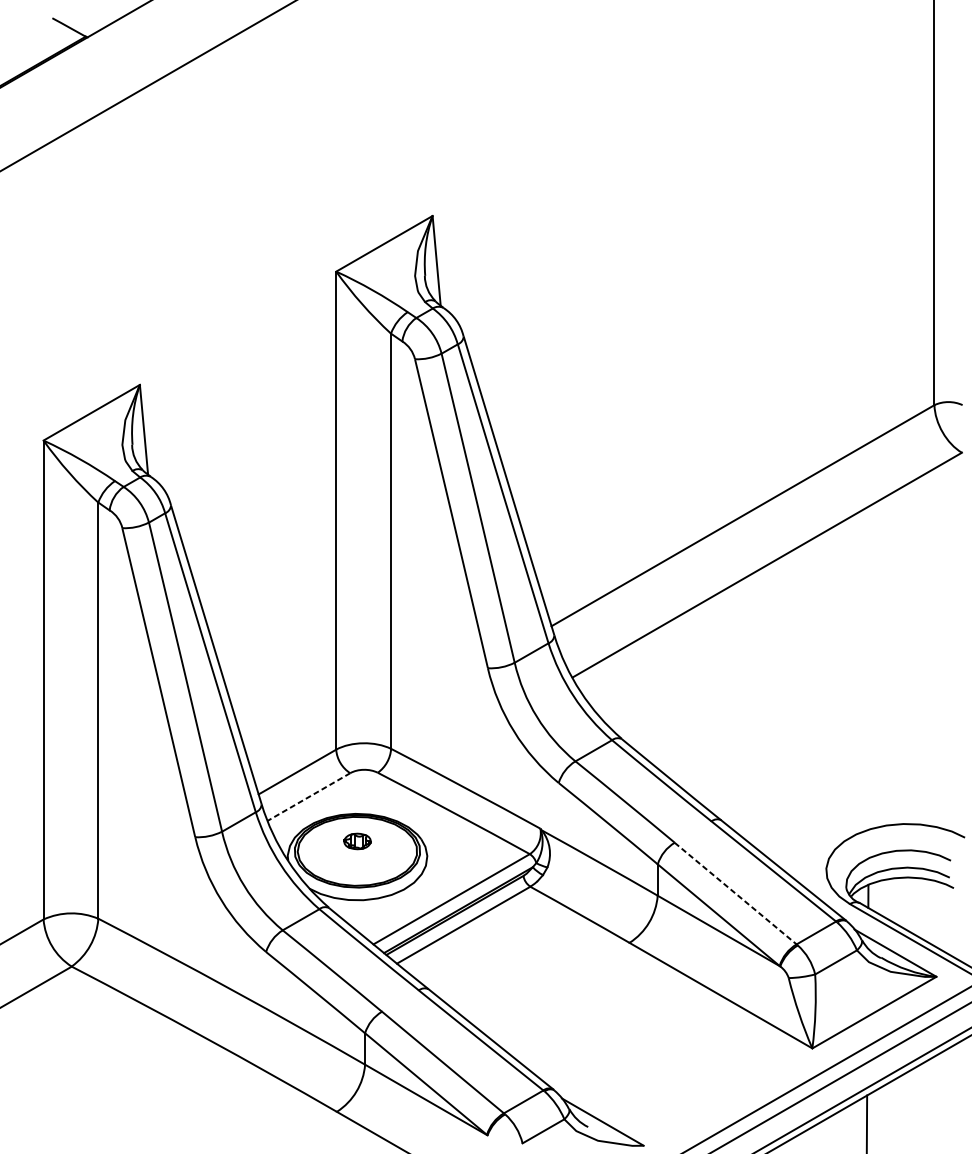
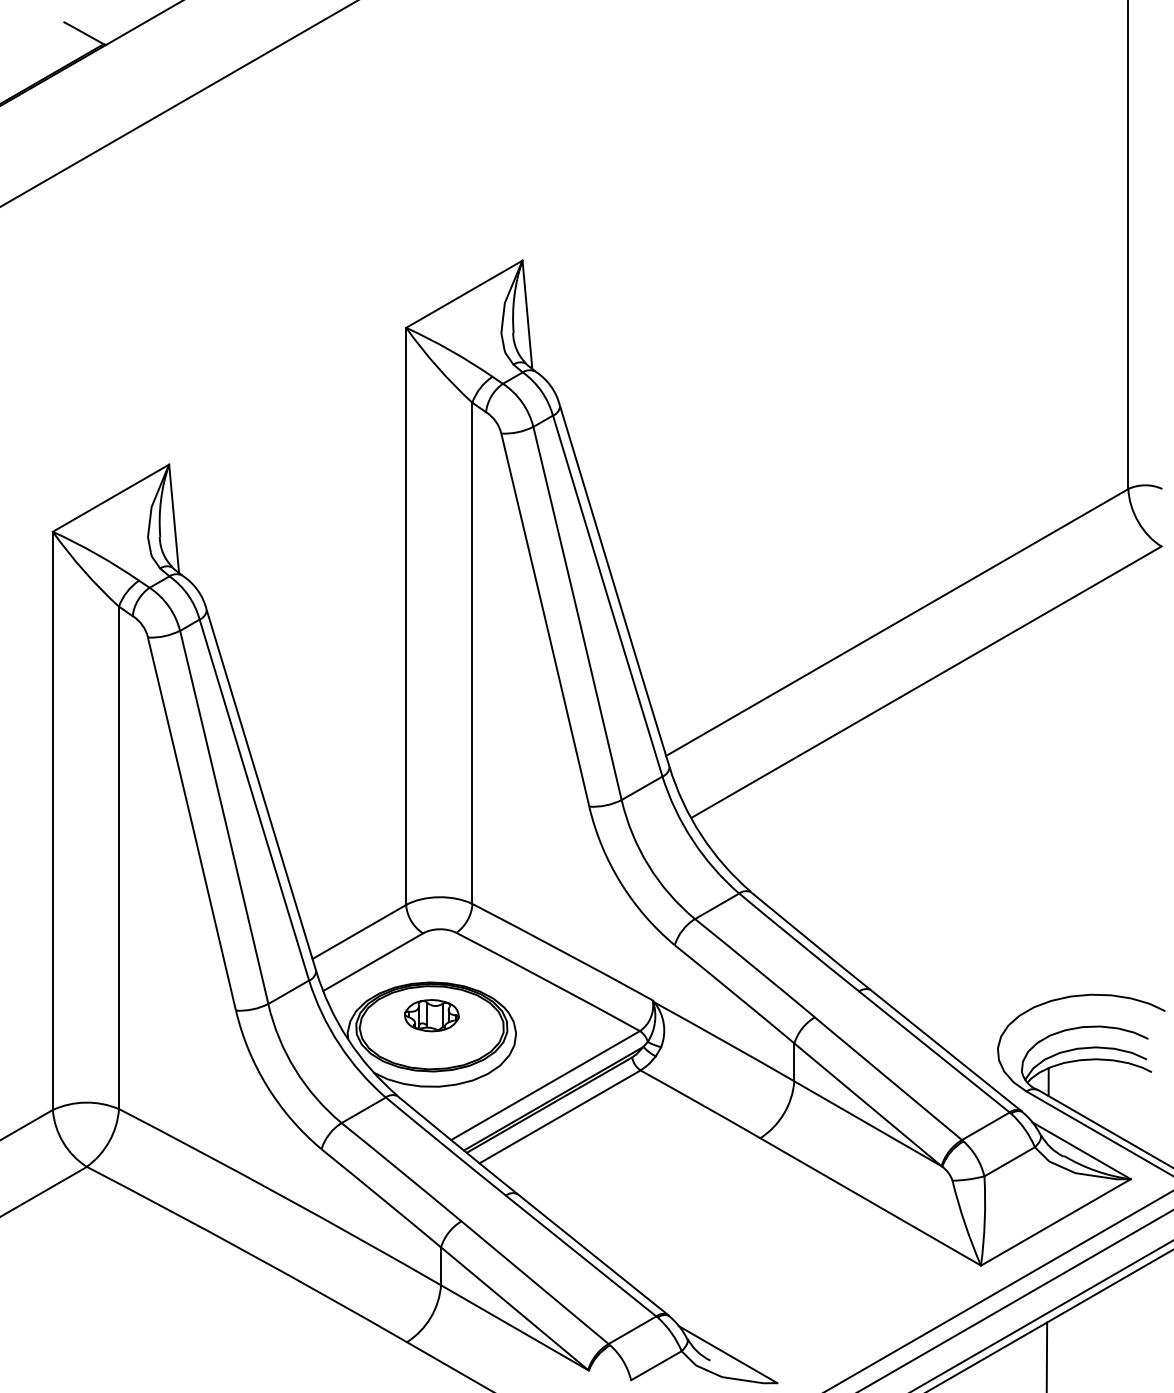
line: (309, 797) -> (373, 962), dashed -> solid
part: (357, 841) -> (431, 1015), size x1.67
line: (735, 893) -> (888, 1078), dashed -> solid

